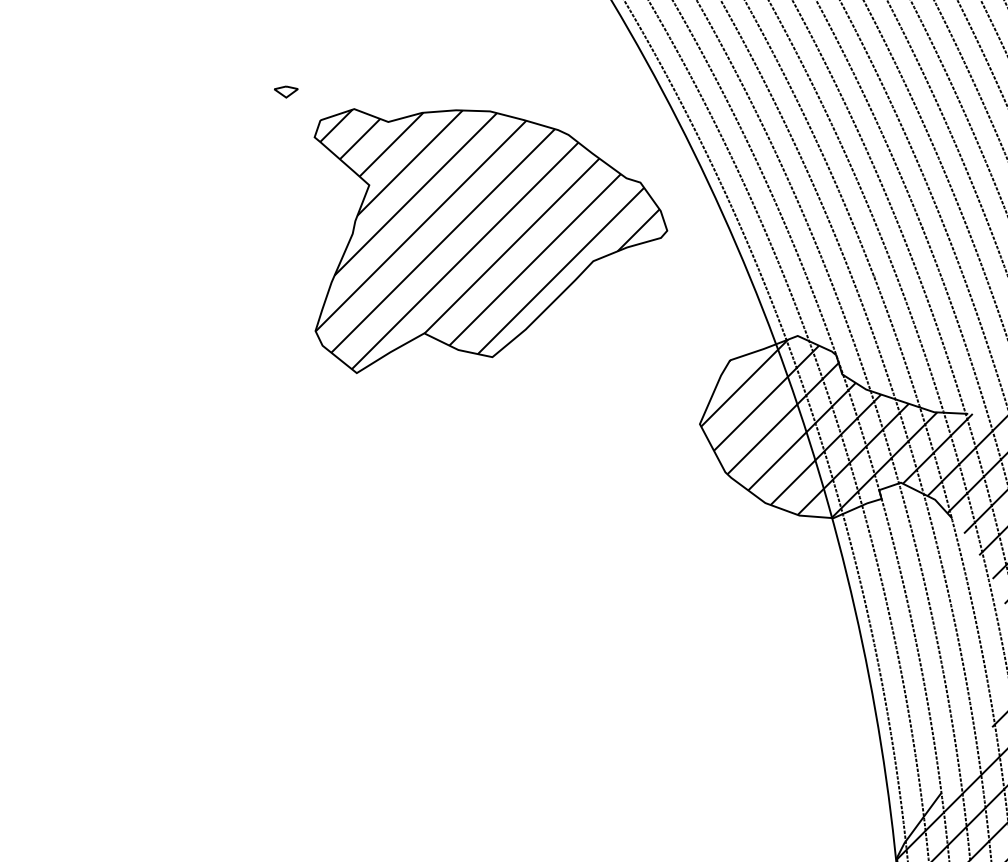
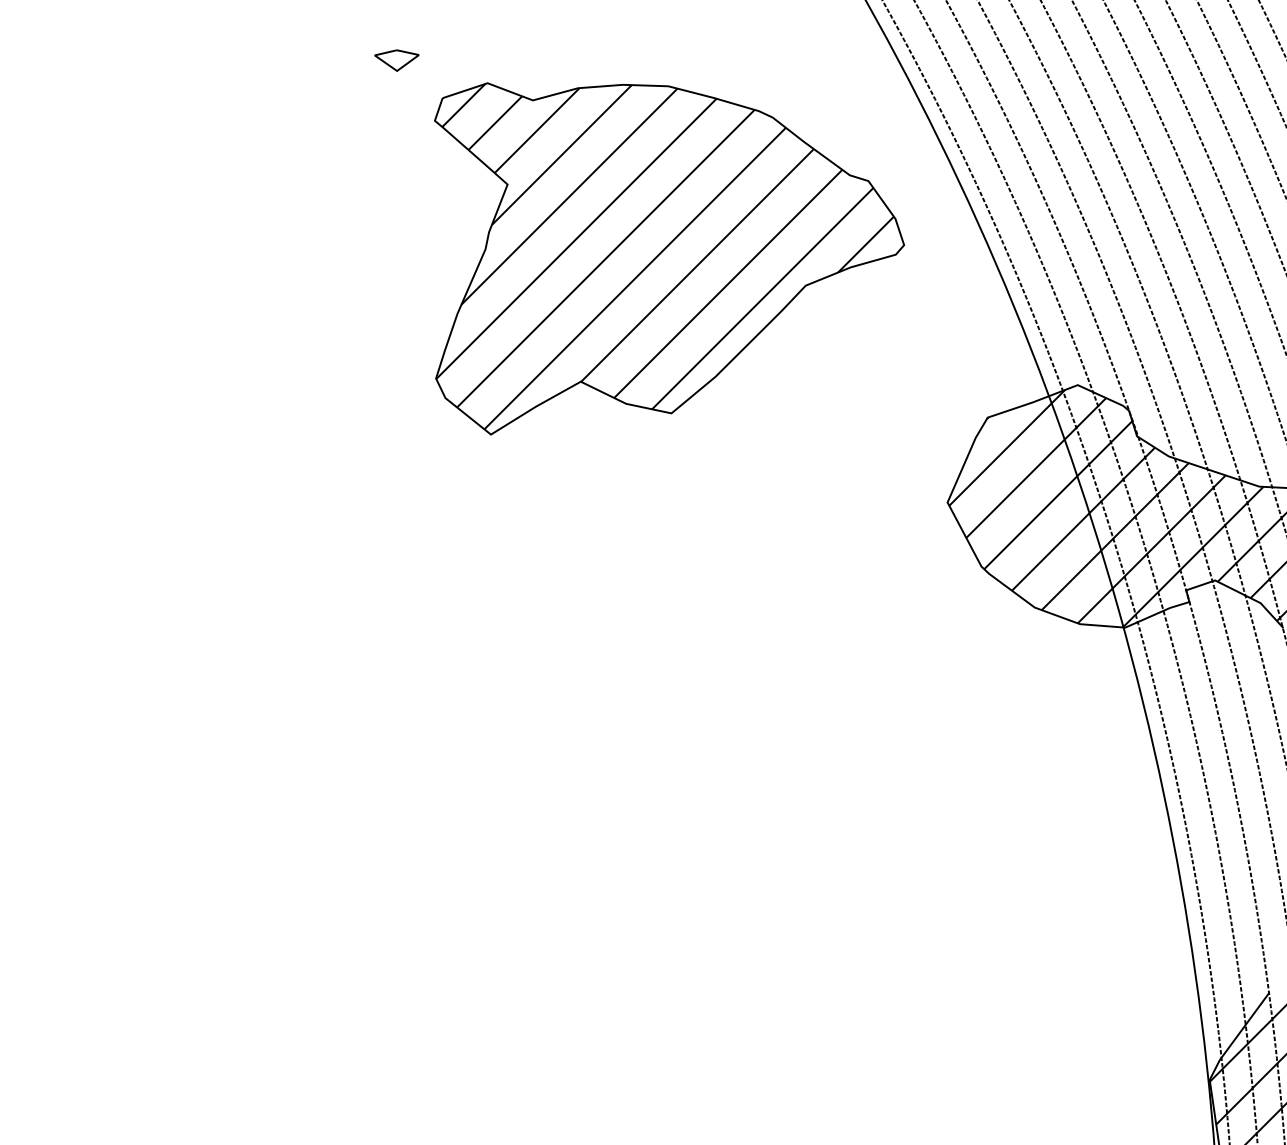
part: (286, 91) -> (397, 59), size x1.4

